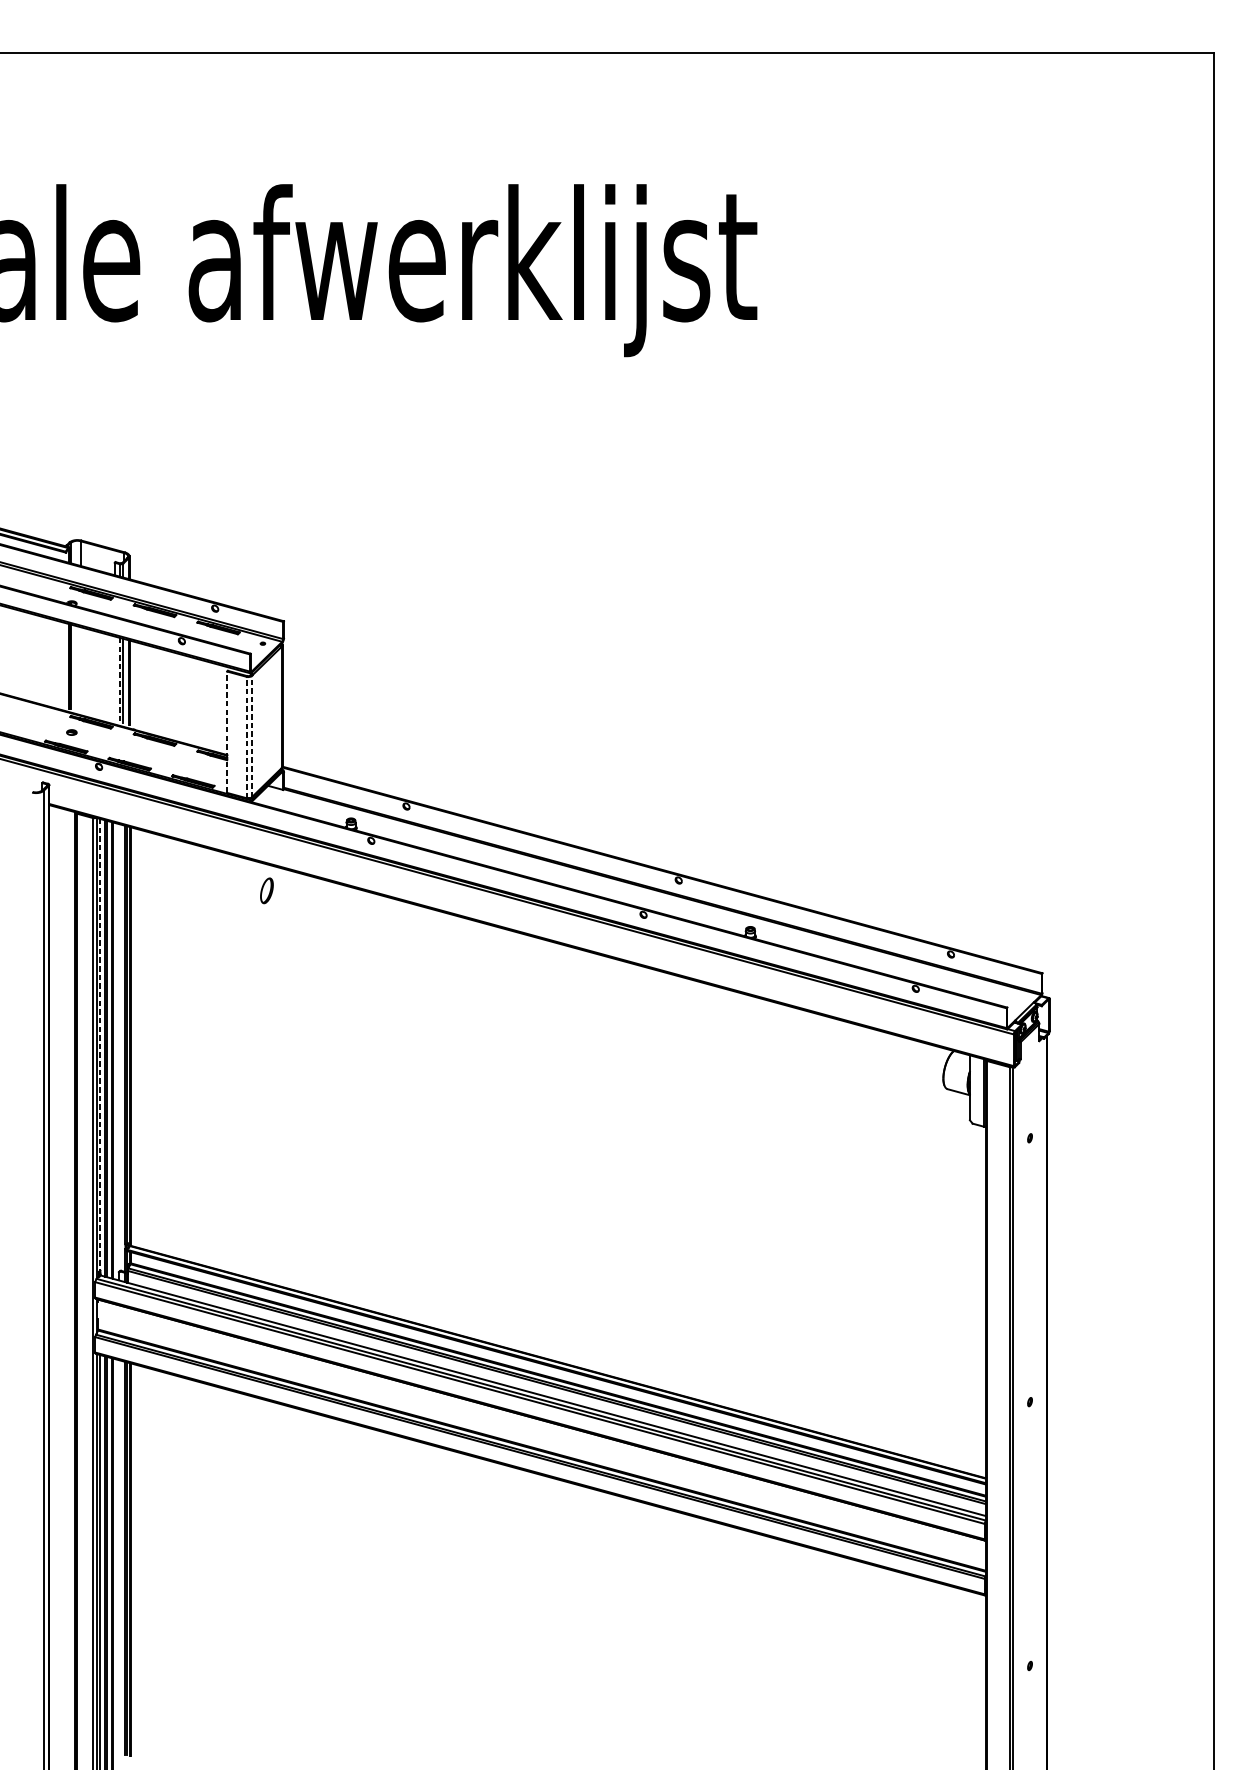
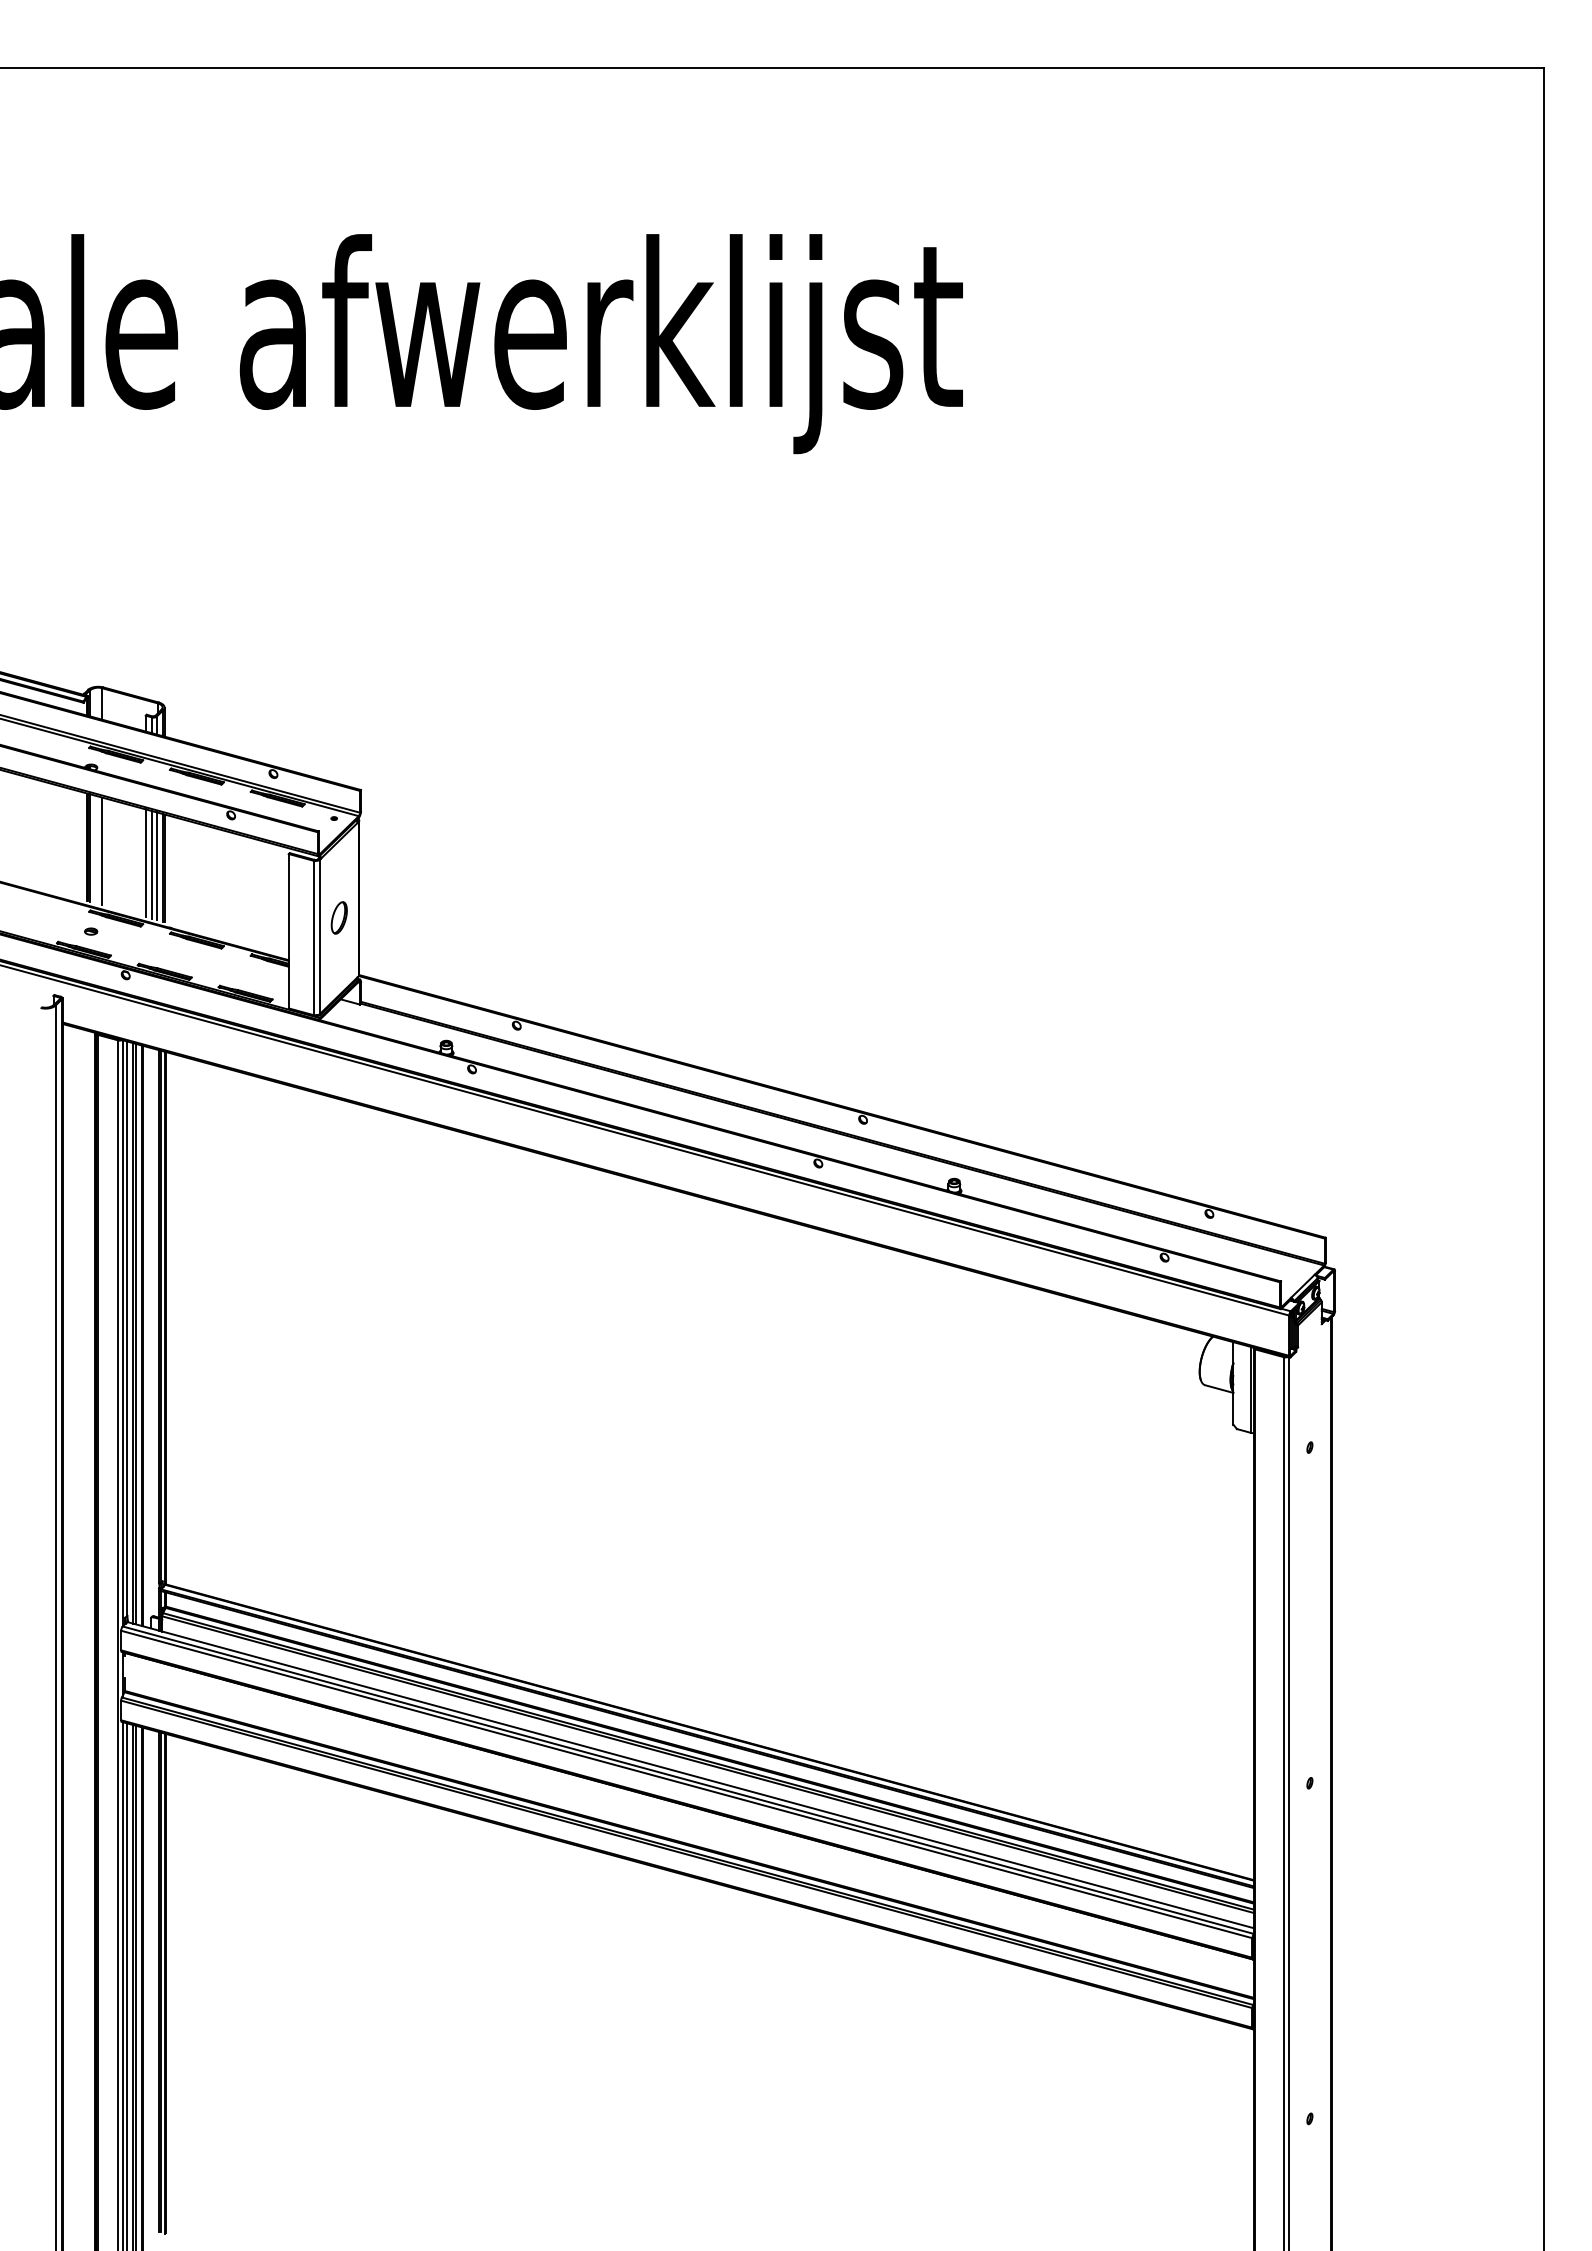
line: (80, 669) -> (102, 851), added
line: (114, 679) -> (145, 863), added
line: (120, 679) -> (152, 864), dashed -> solid
line: (227, 731) -> (288, 930), dashed -> solid
line: (251, 736) -> (319, 936), dashed -> solid
line: (246, 737) -> (313, 937), dashed -> solid
part: (266, 890) -> (338, 917), moved
line: (100, 1045) -> (127, 1329), dashed -> solid

